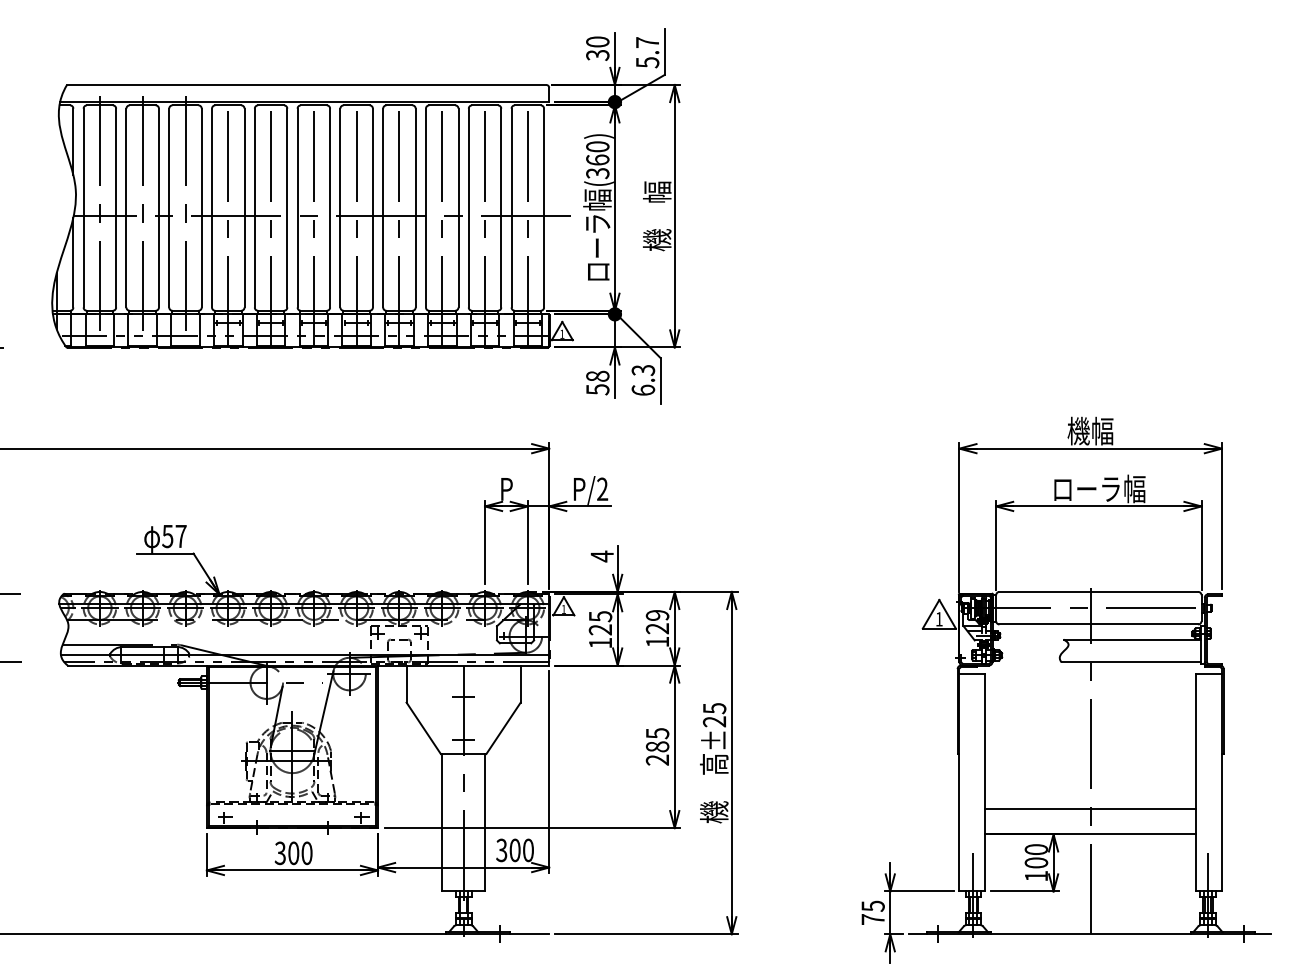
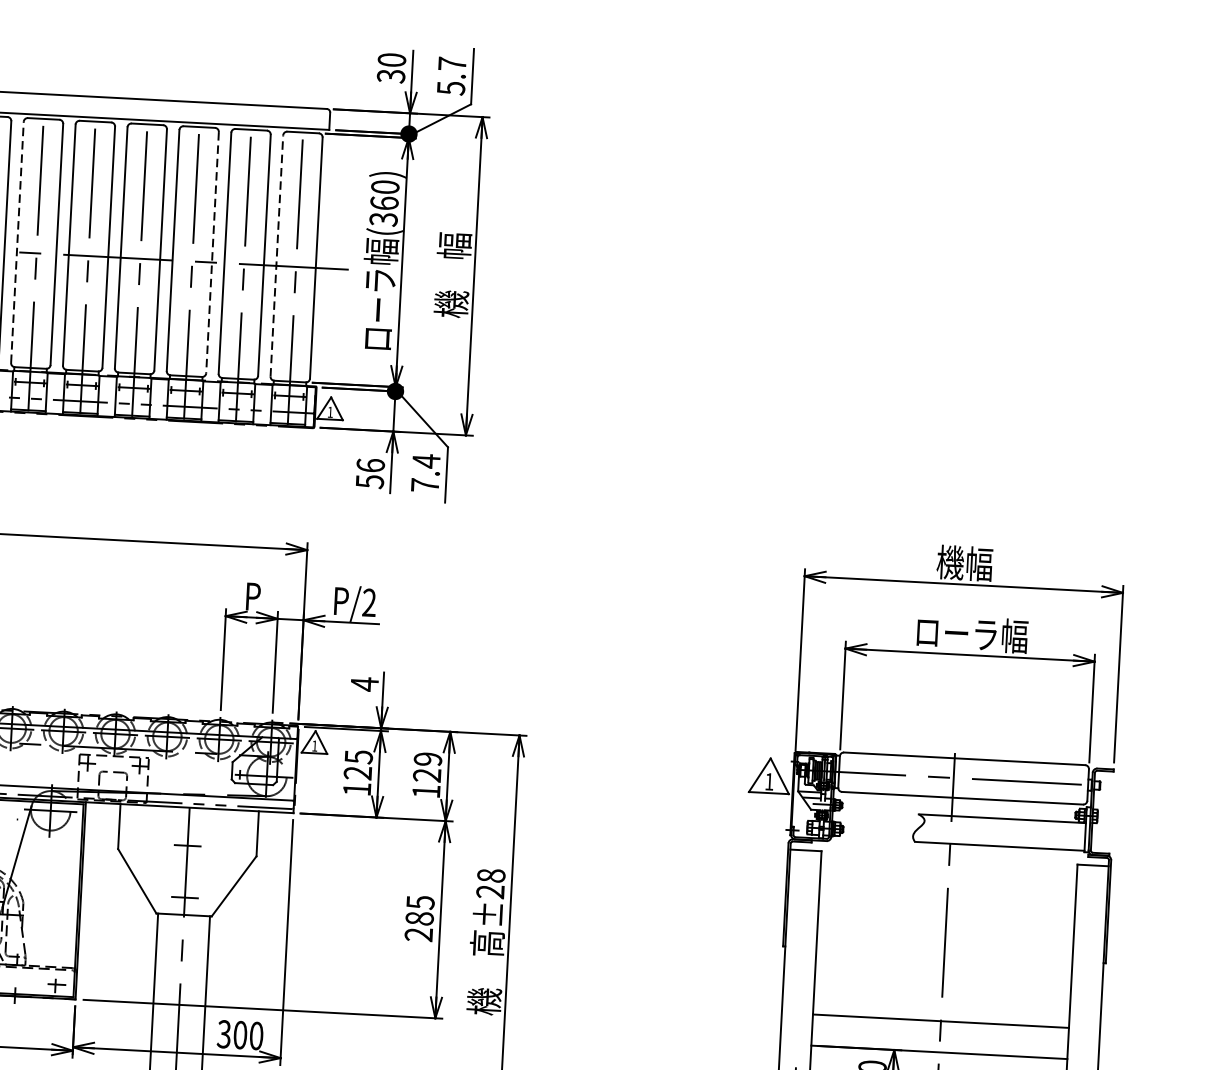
line: (297, 207) -> (17, 241), solid -> dashed
line: (511, 207) -> (276, 255), solid -> dashed
line: (458, 208) -> (212, 253), solid -> dashed
text: (597, 375) -> (370, 464), 58 -> 56
text: (643, 379) -> (425, 472), 6.3 -> 7.4
text: (714, 708) -> (491, 875), ±25 -> ±28

